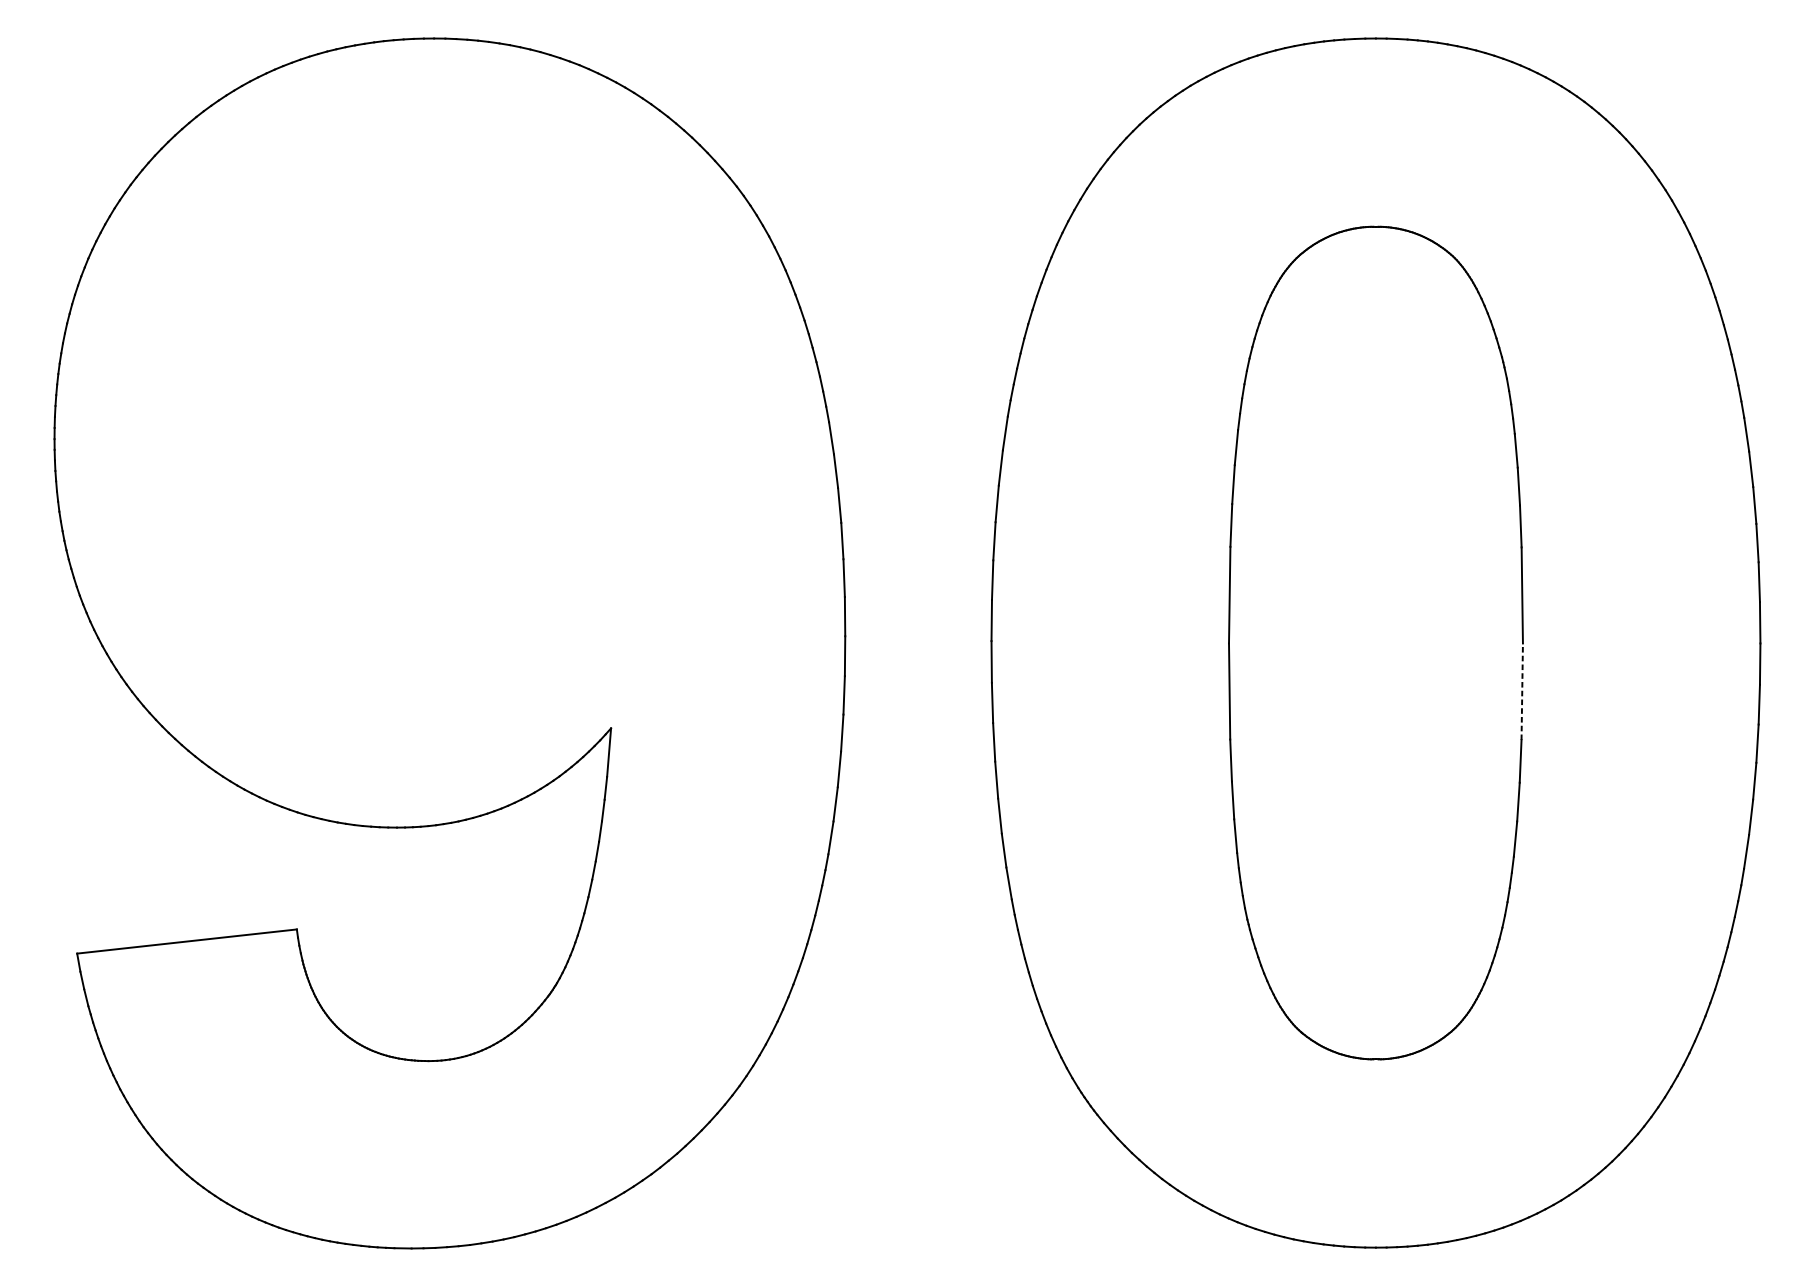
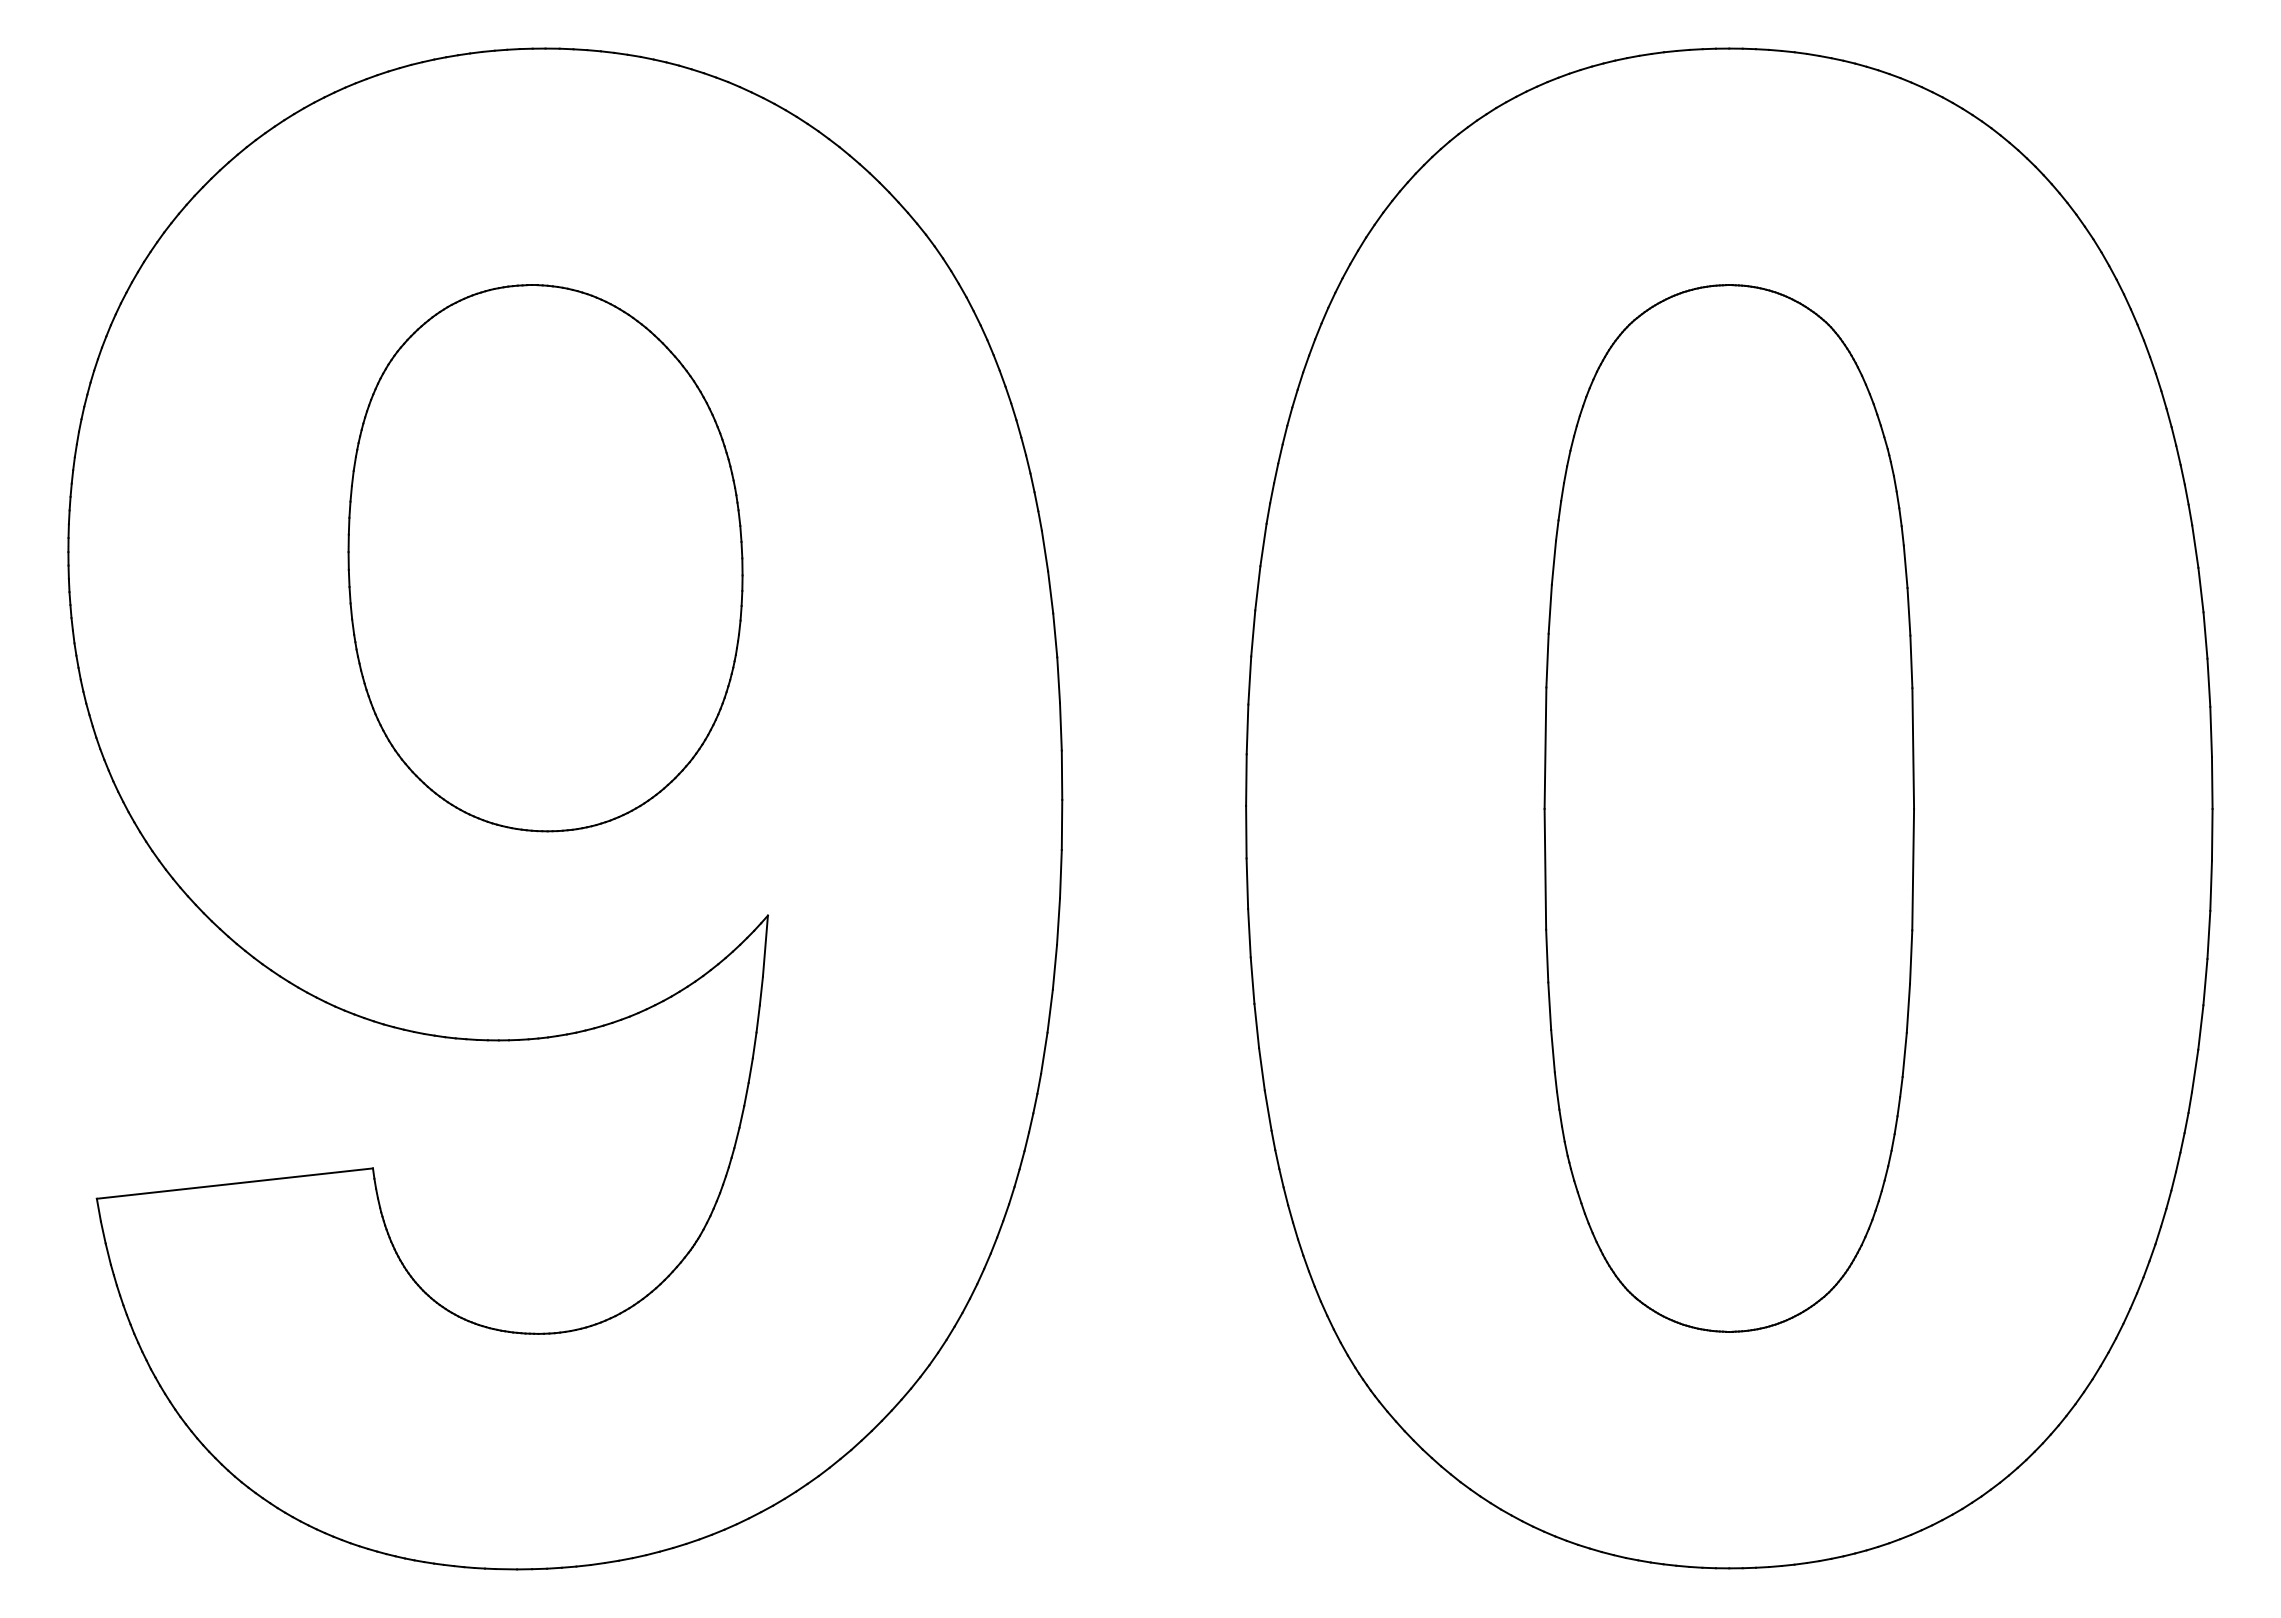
part: (434, 444) -> (545, 558), added
line: (1522, 691) -> (1913, 869), dashed -> solid

